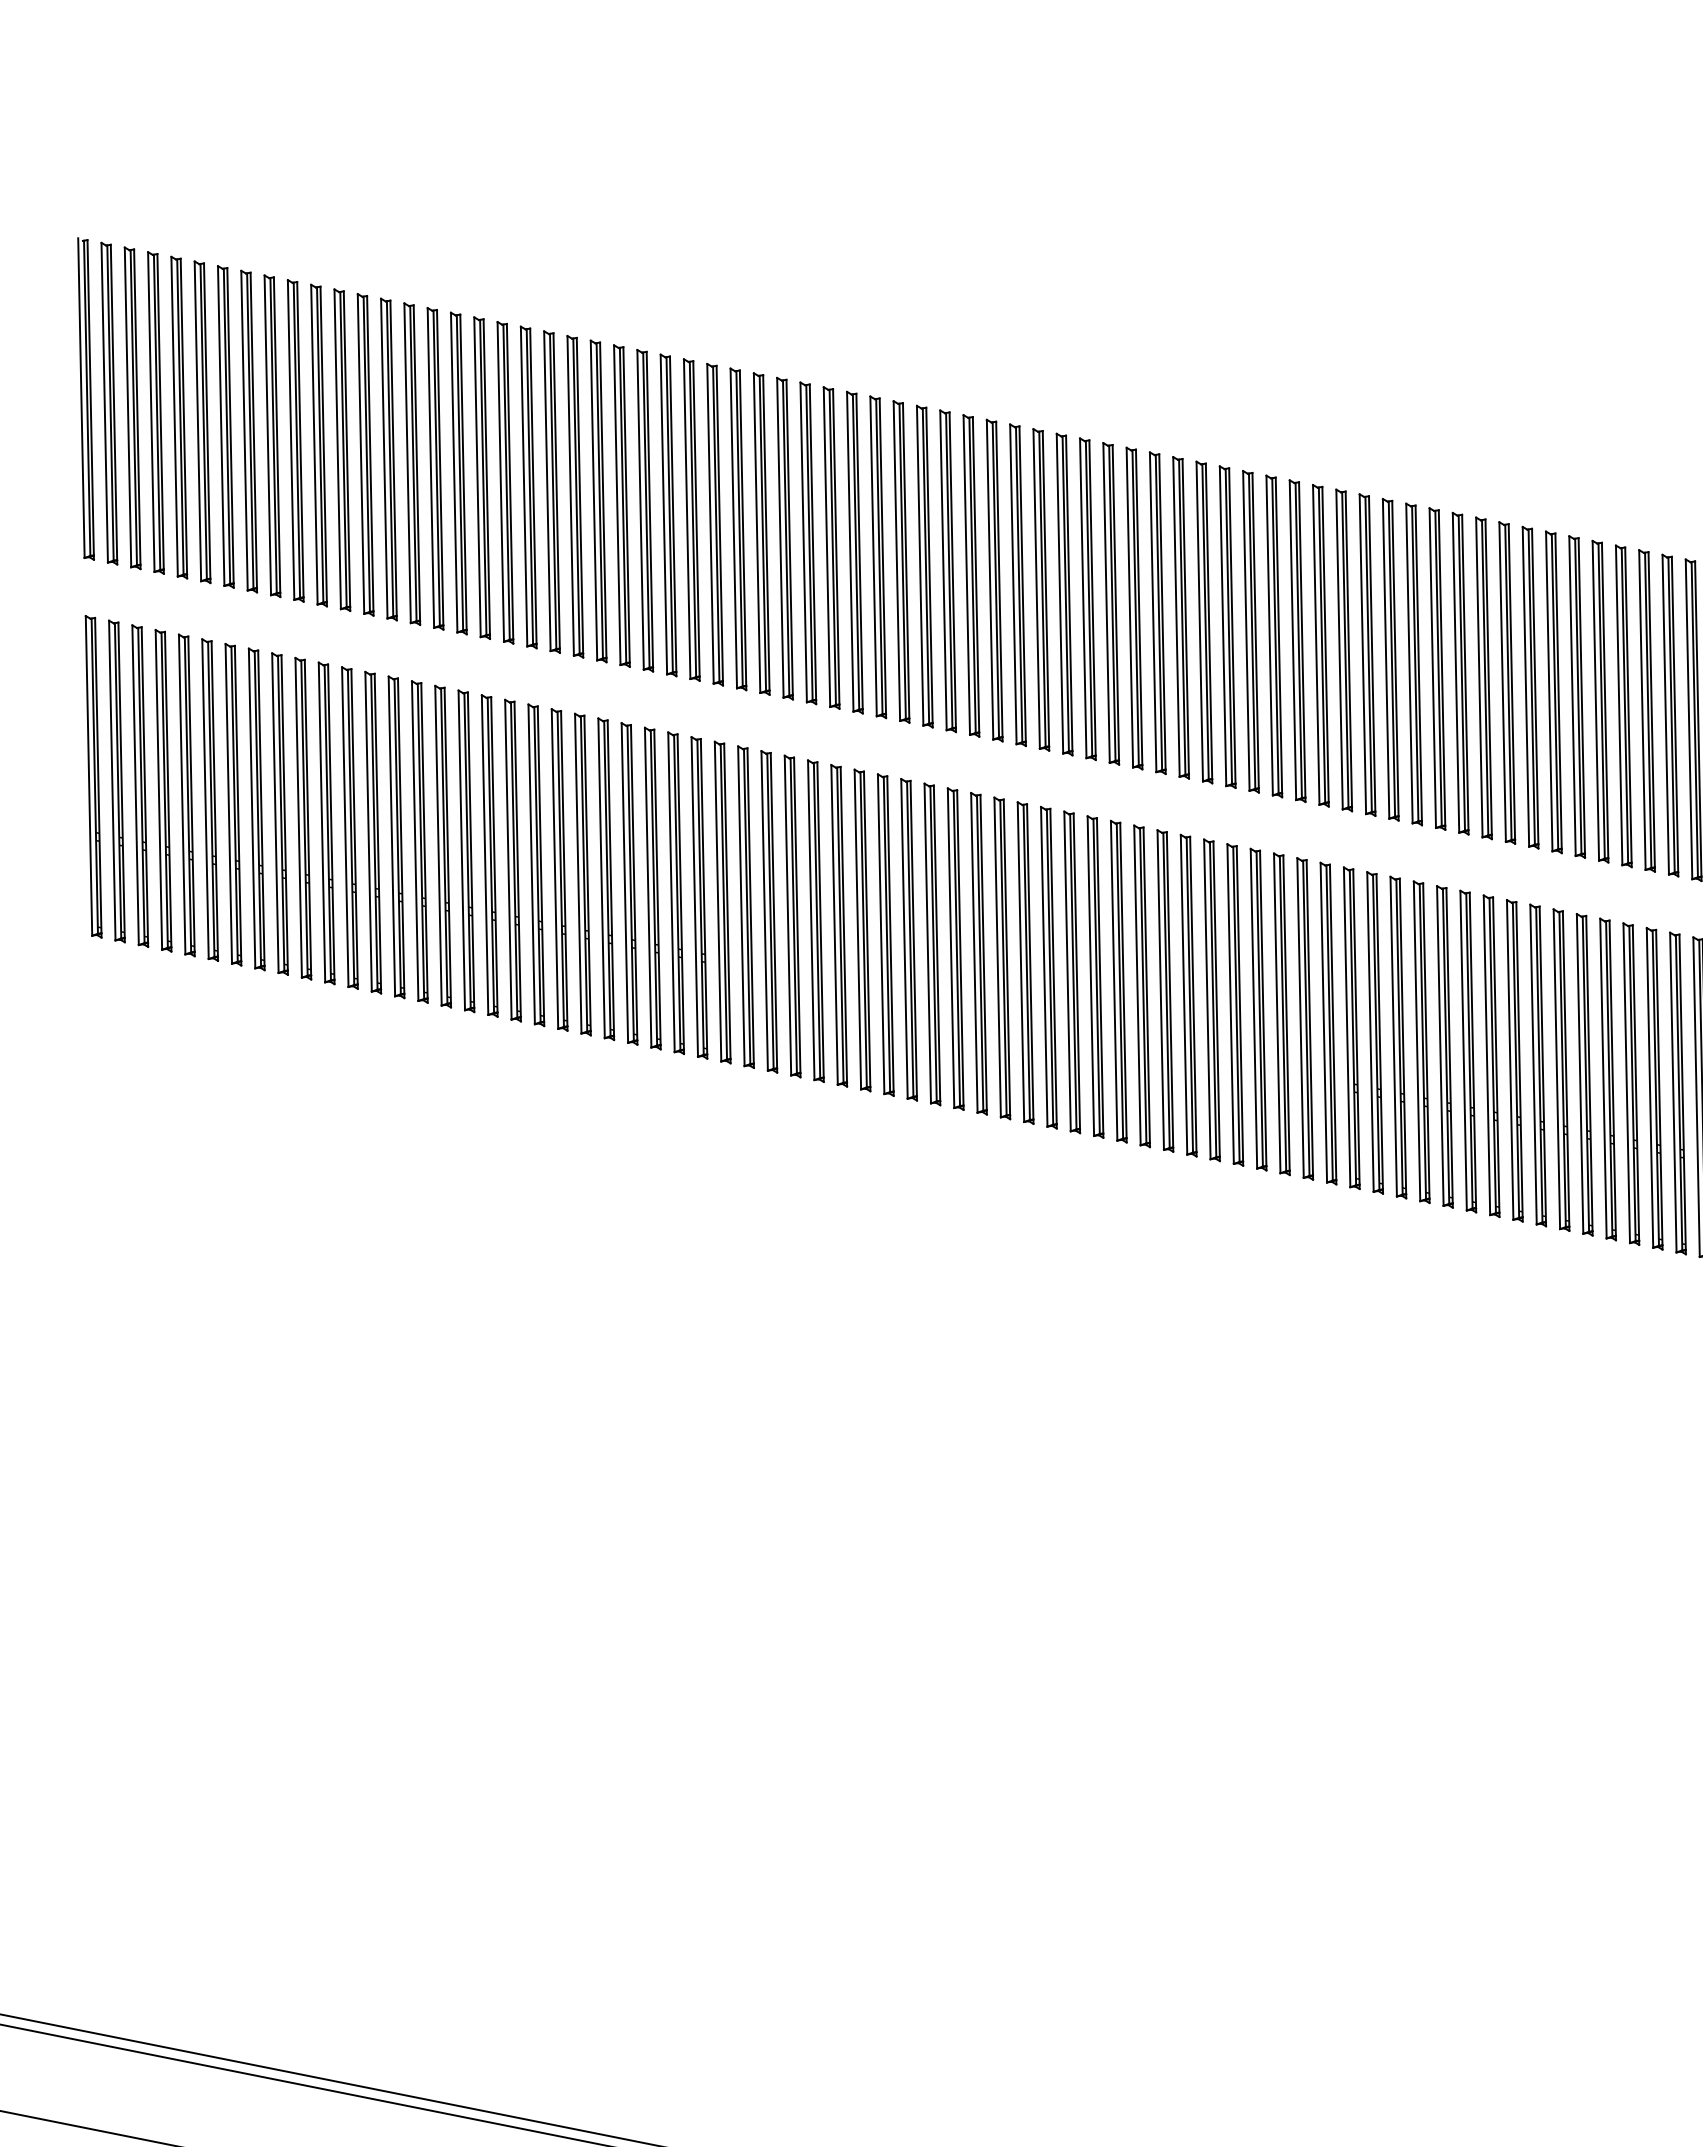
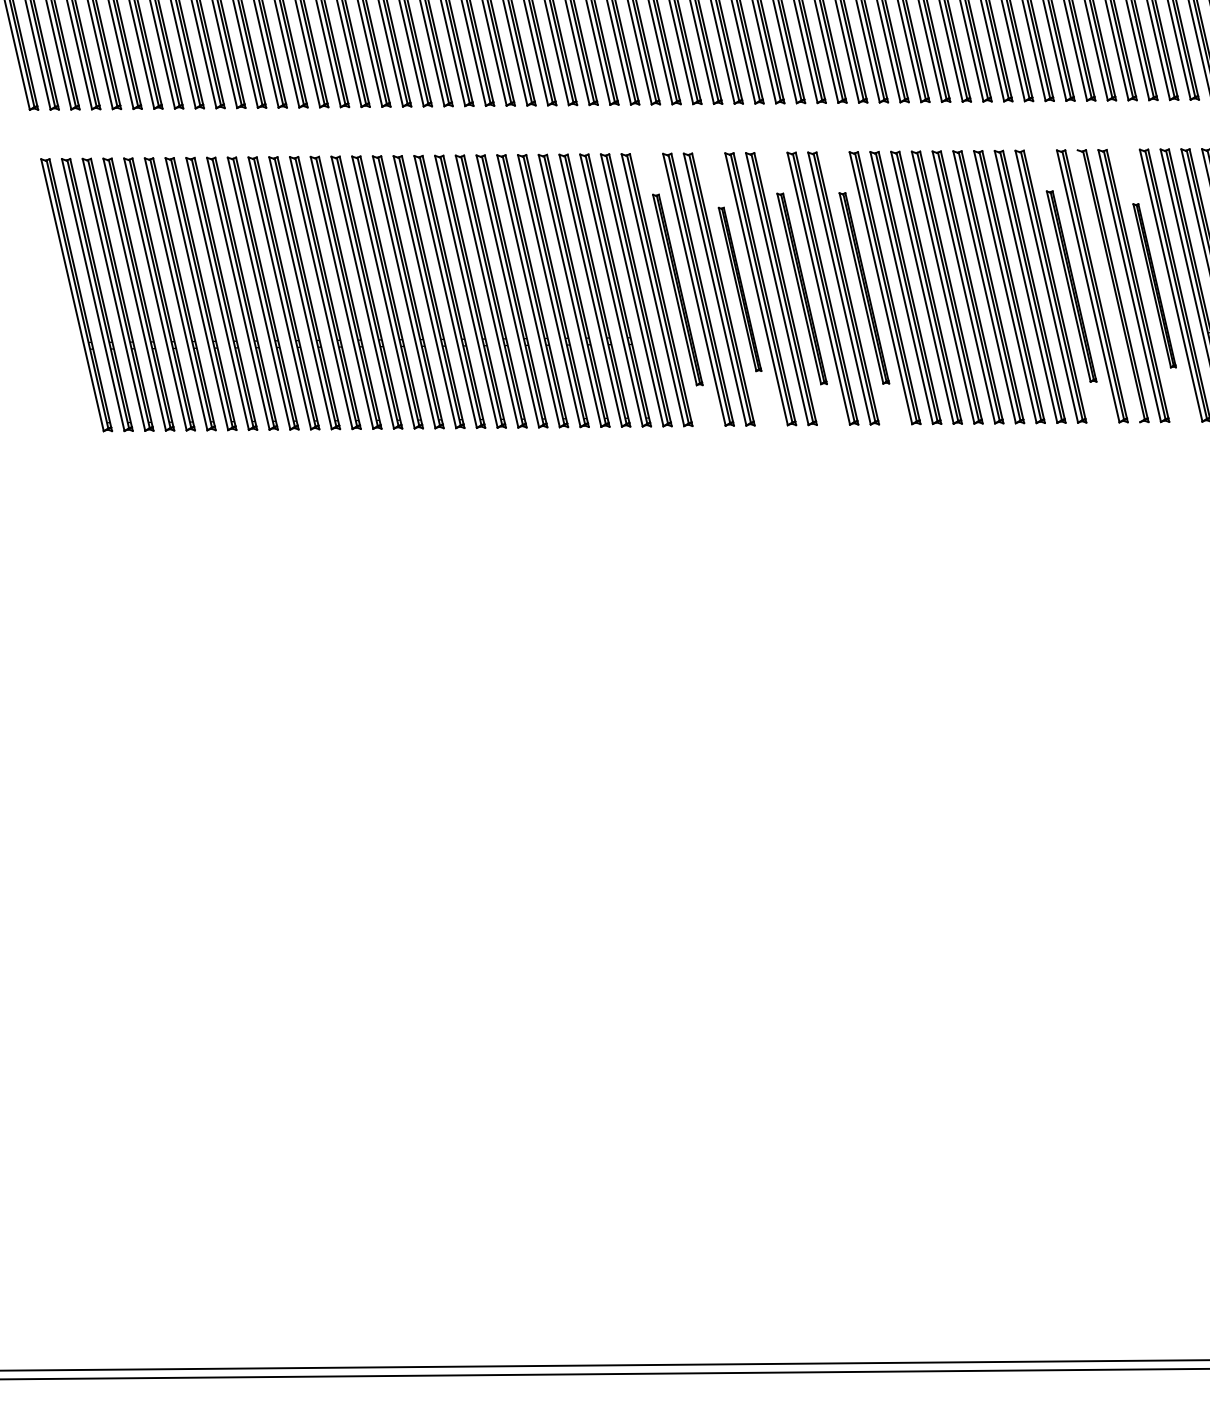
part: (769, 911) -> (677, 289), size x0.7
part: (839, 925) -> (740, 289), size x0.6
part: (908, 939) -> (801, 288), size x0.7
part: (978, 953) -> (863, 288), size x0.7
part: (1211, 1000) -> (1071, 286), size x0.7
line: (1253, 1008) -> (1108, 286), removed
part: (1305, 1018) -> (1154, 285), size x0.6

